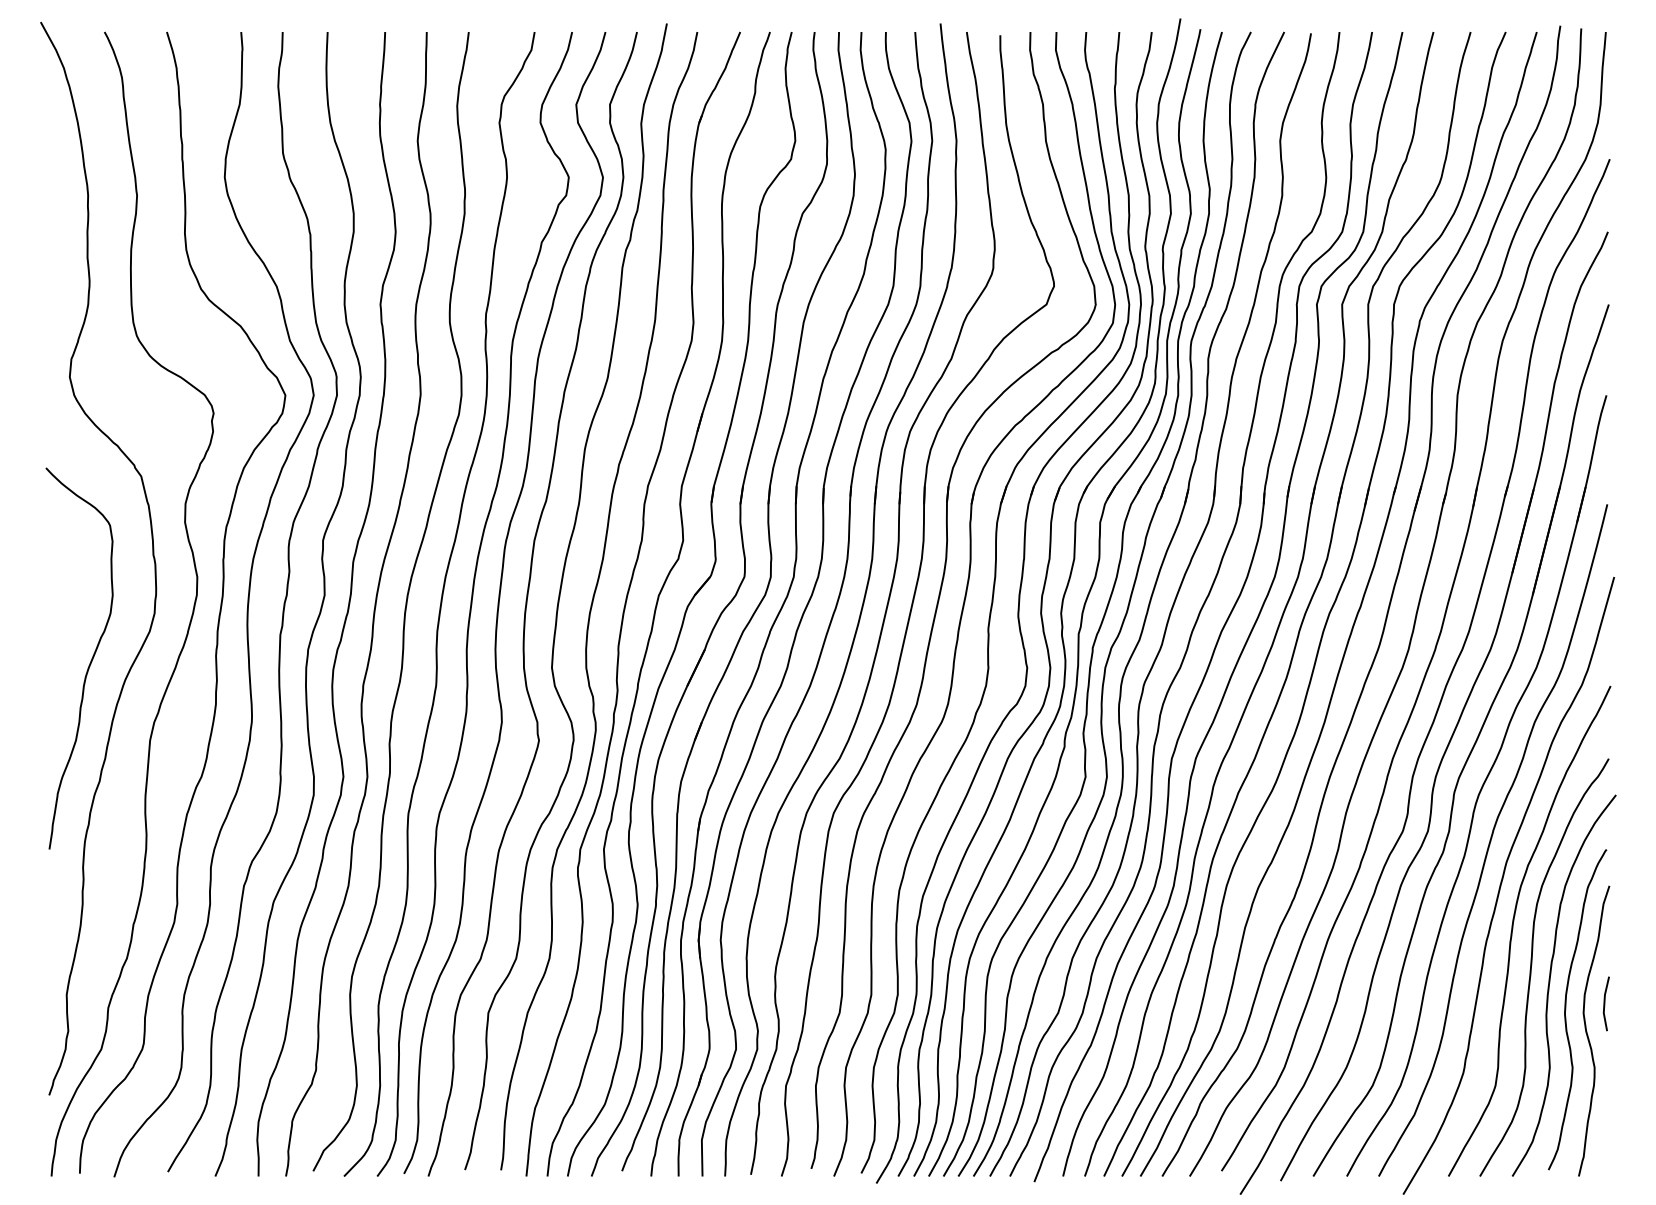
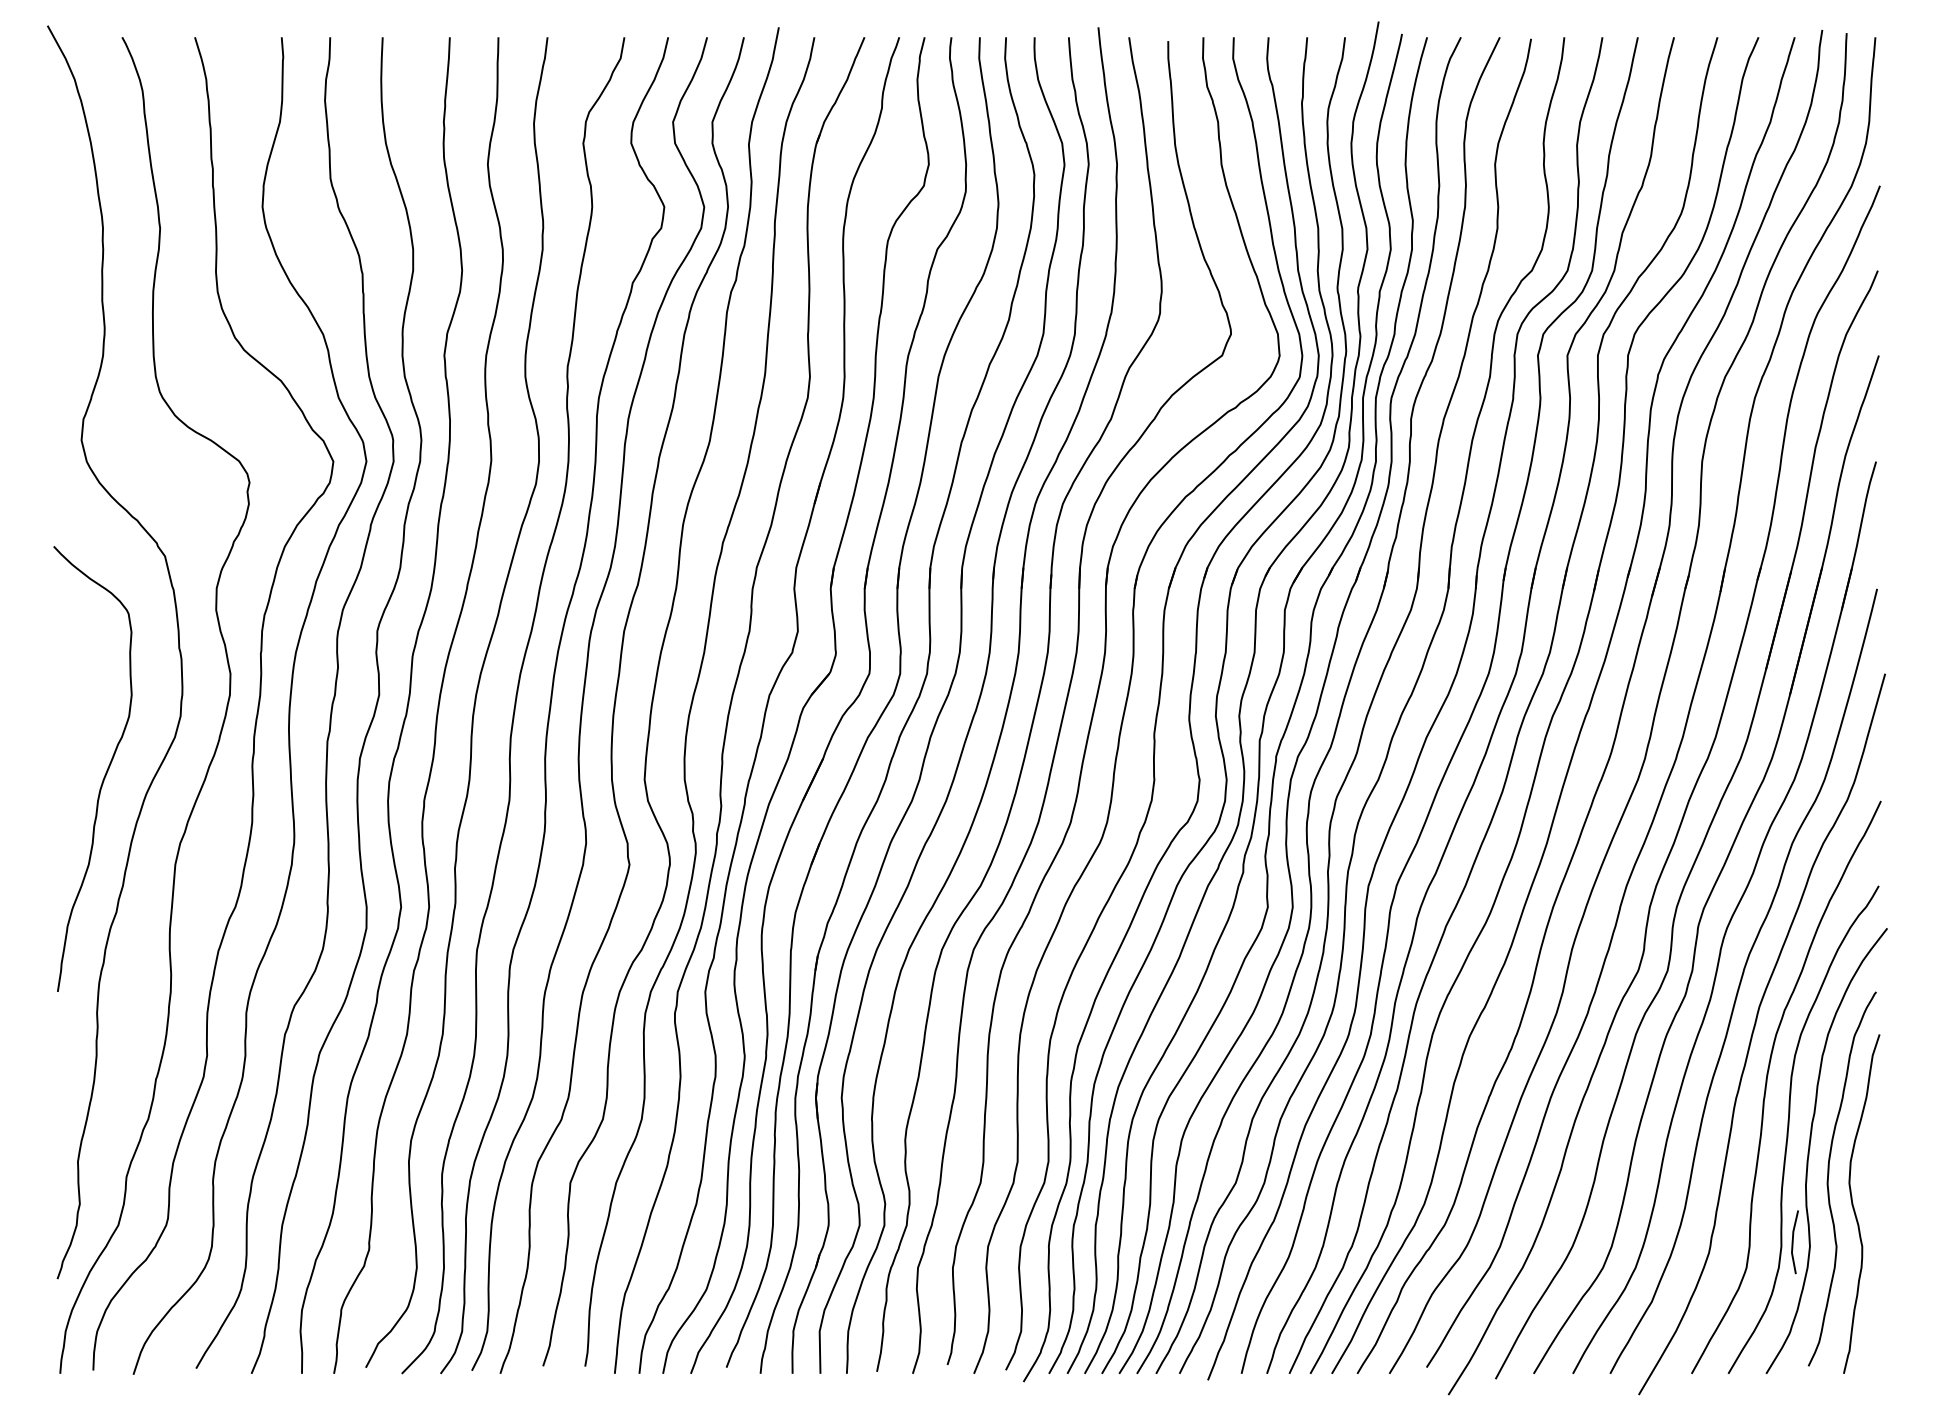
line: (1605, 1004) -> (1793, 1242), moved

